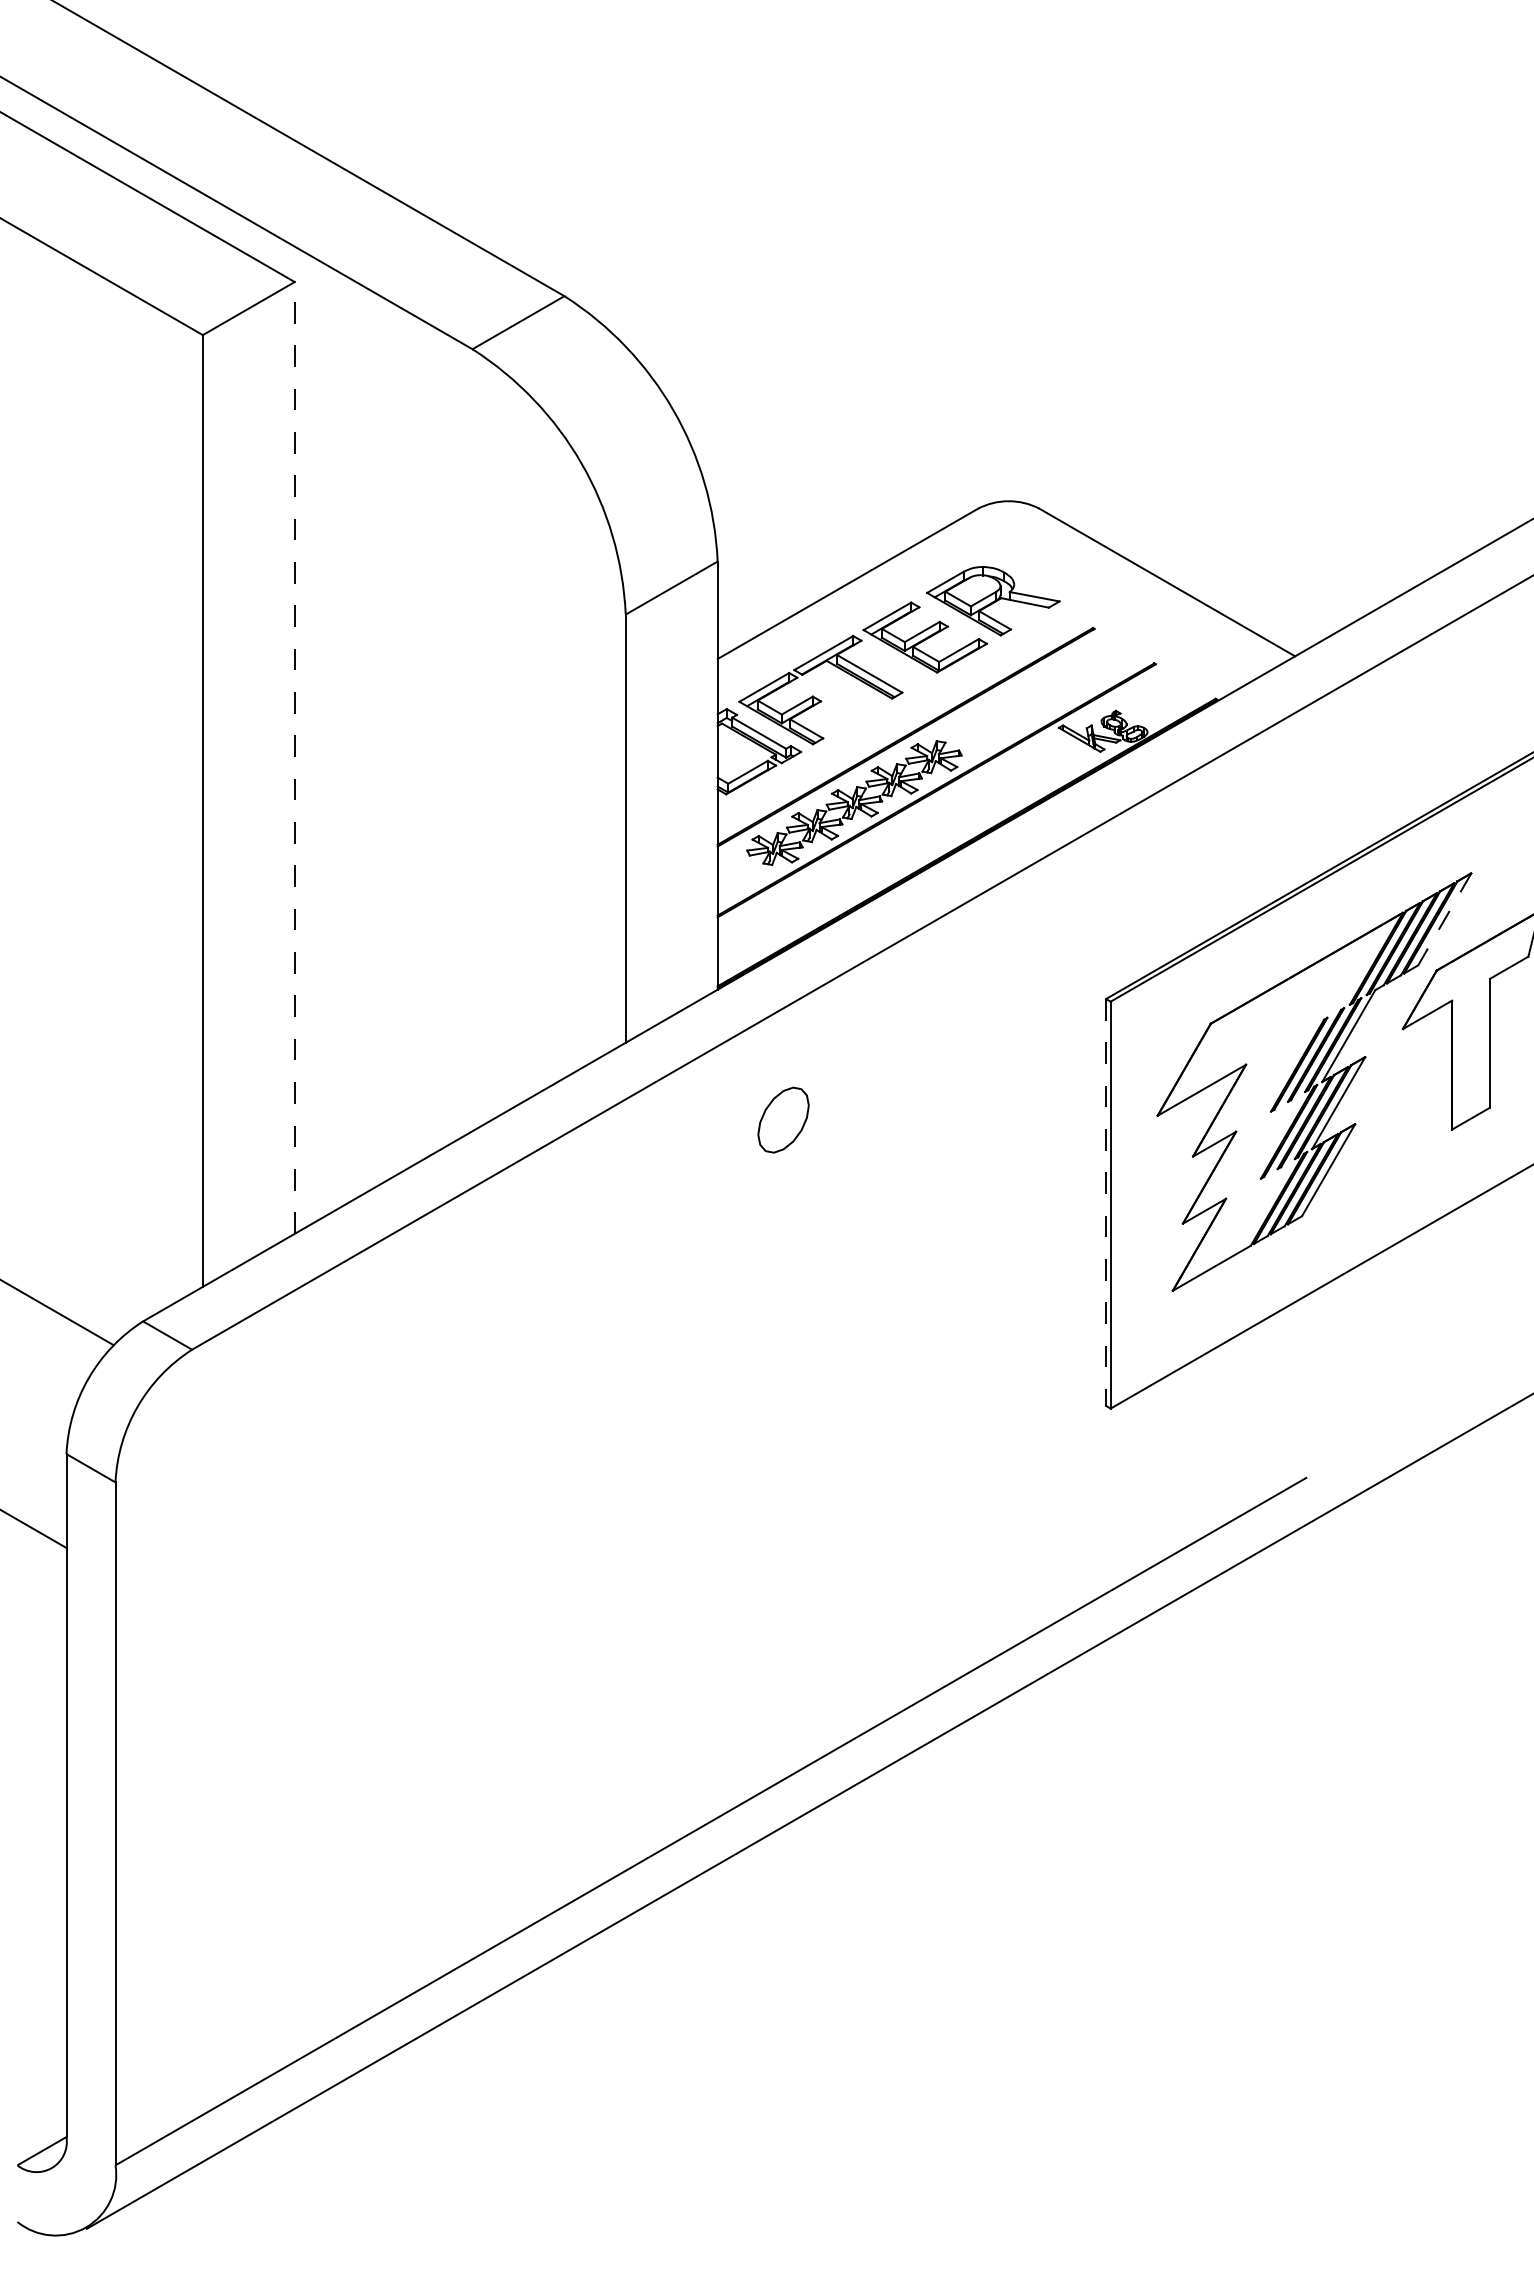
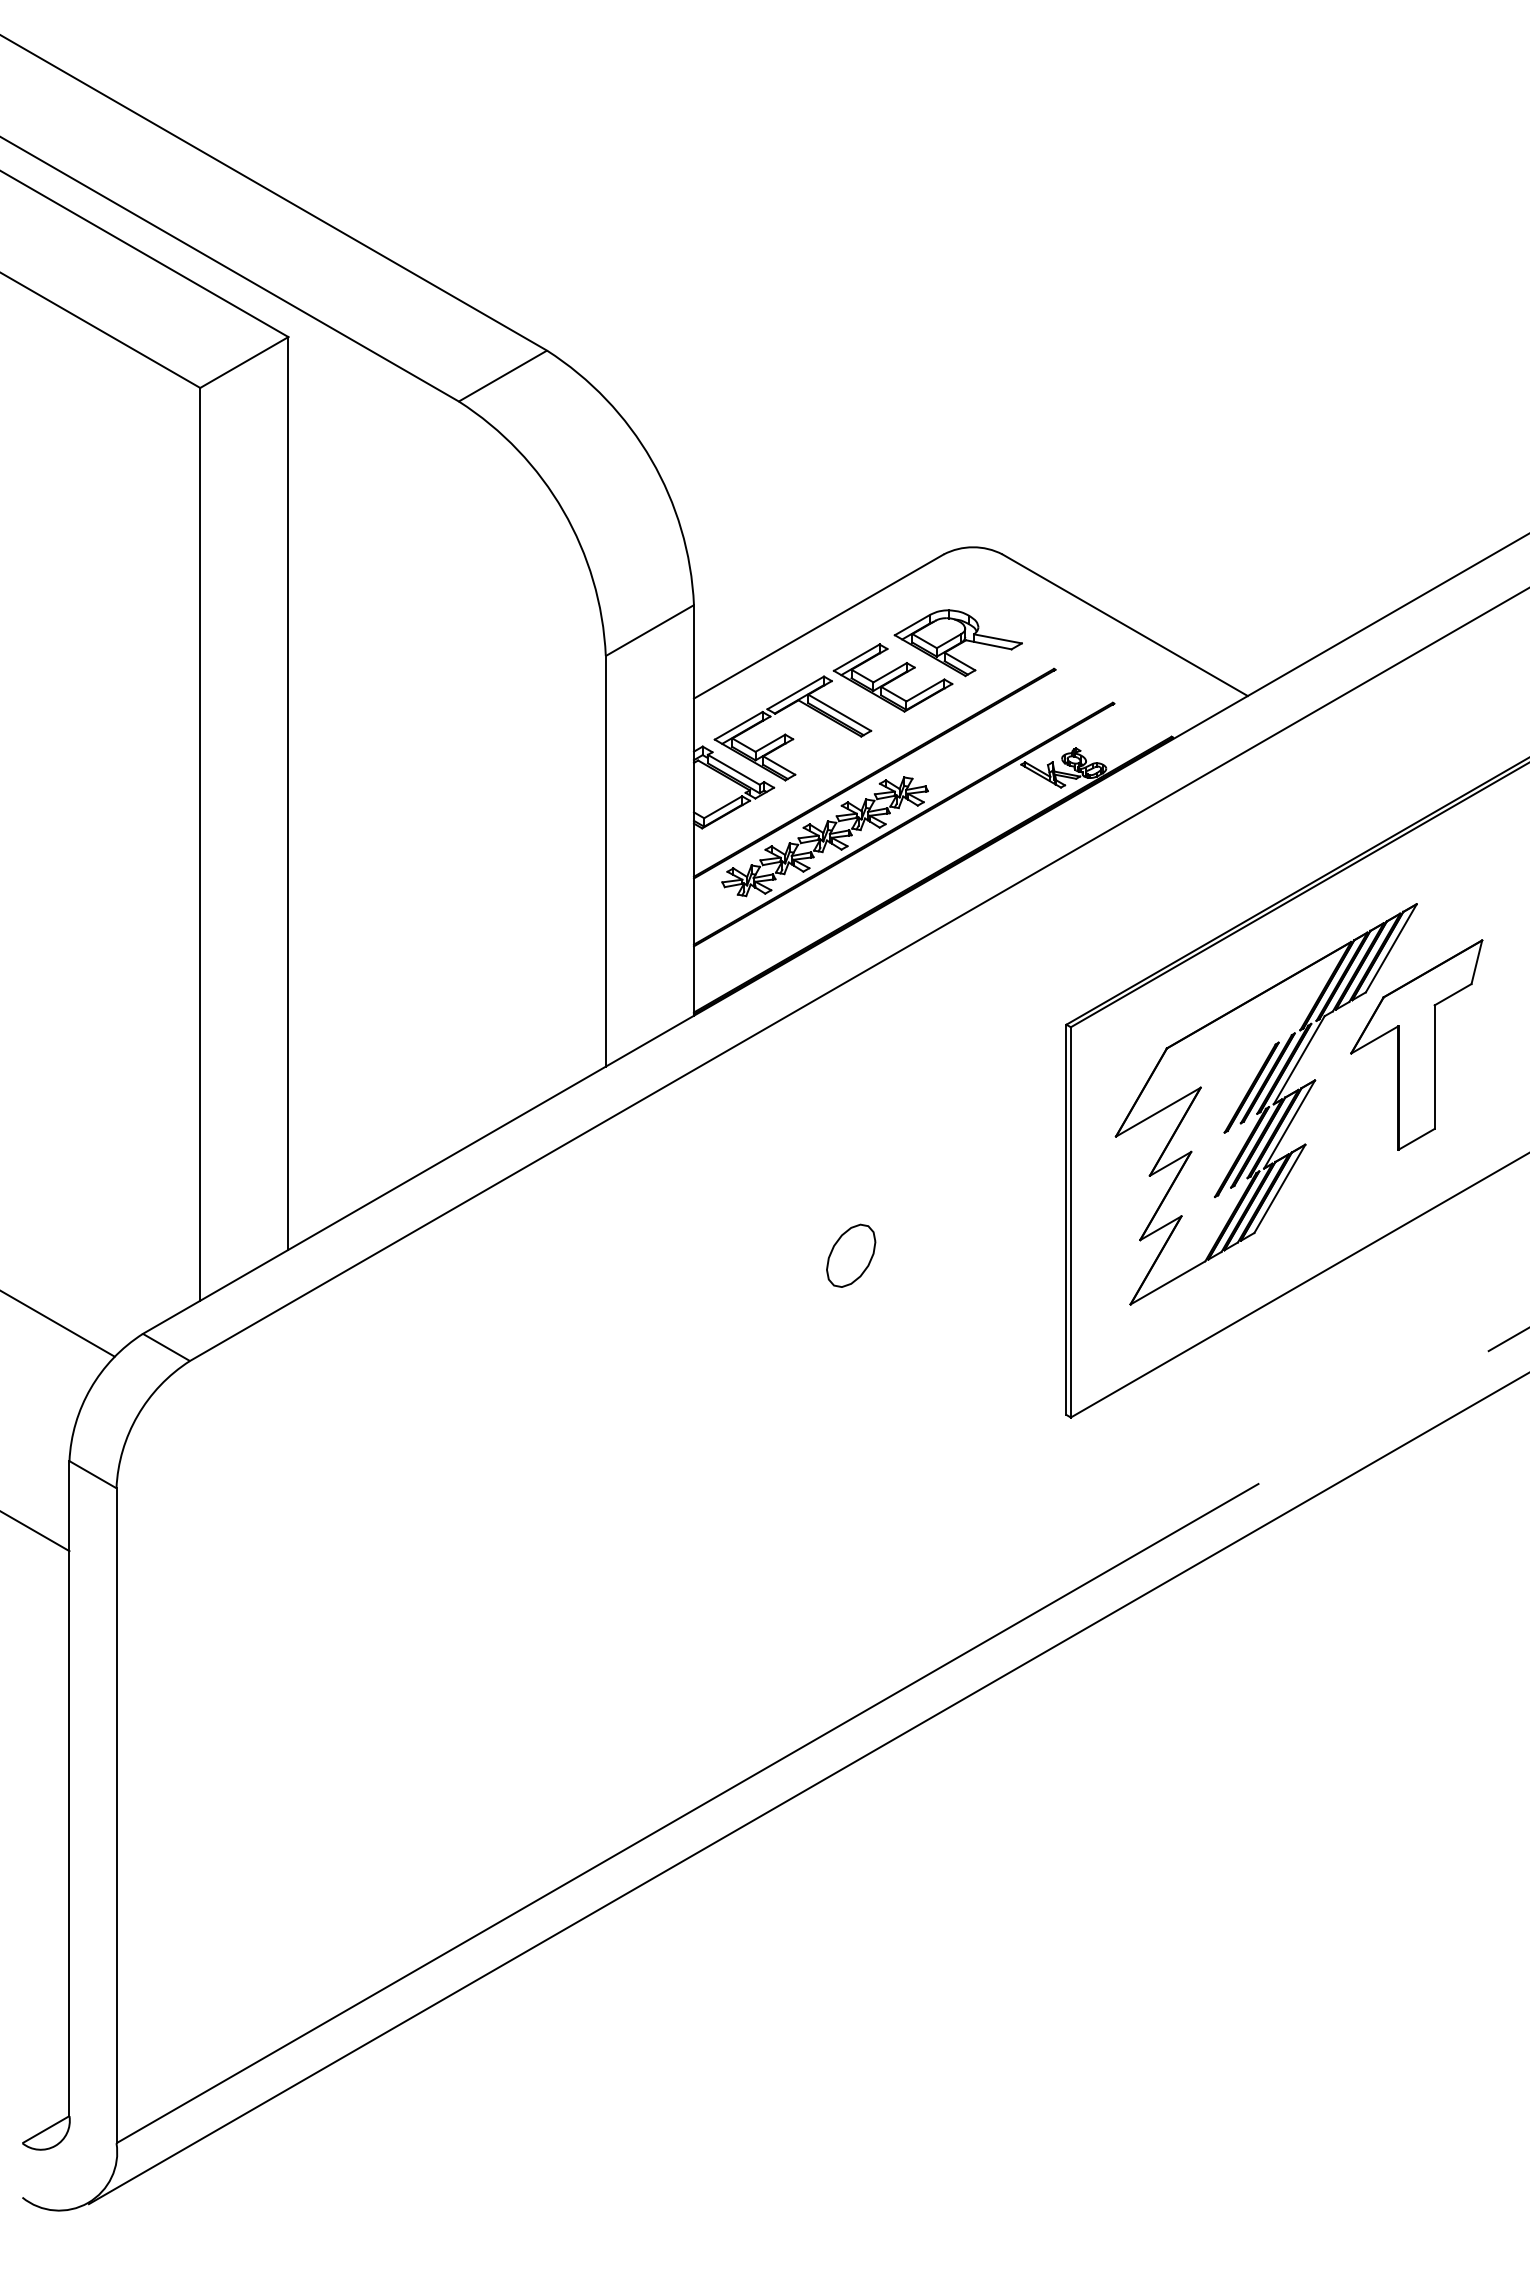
line: (294, 756) -> (288, 792), dashed -> solid
line: (1444, 919) -> (1391, 948), dashed -> solid
part: (783, 1119) -> (851, 1255), moved
line: (1106, 1203) -> (1066, 1220), dashed -> solid

